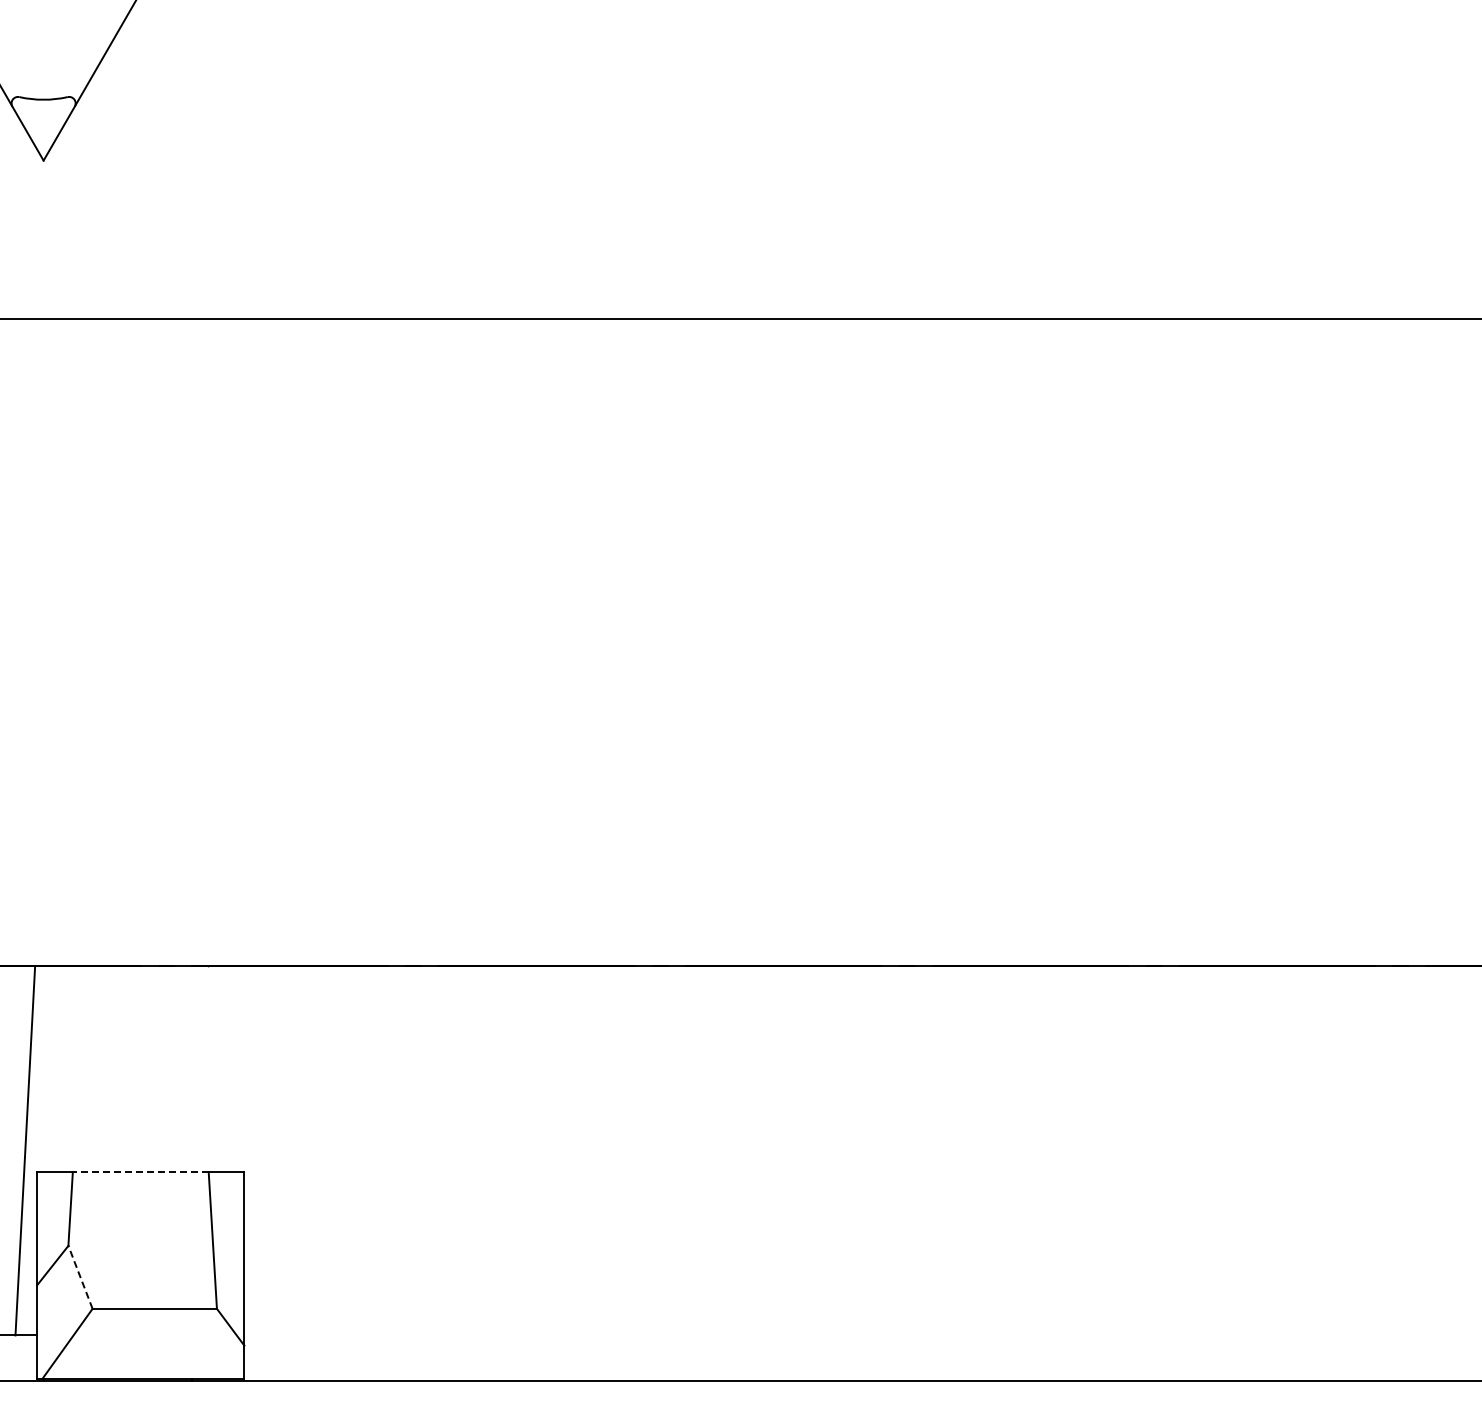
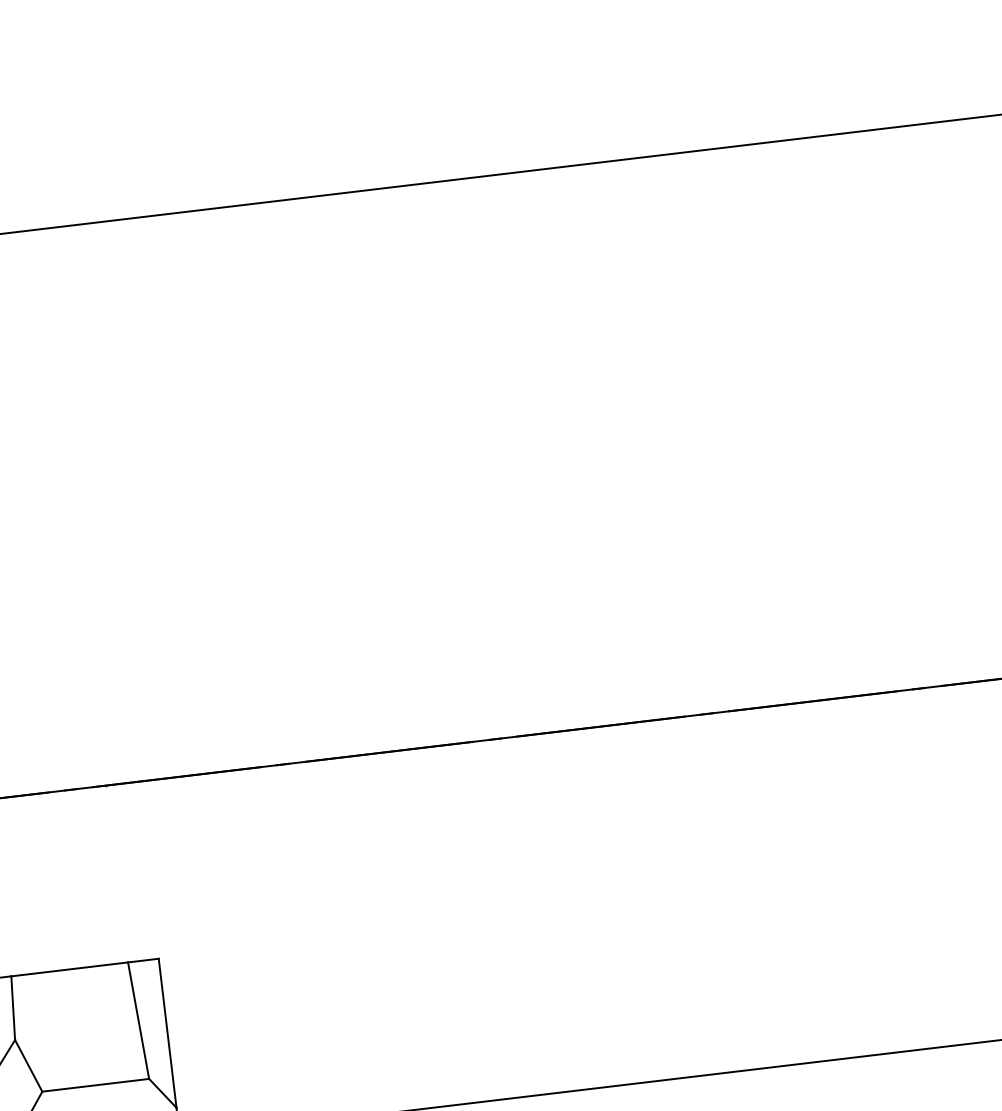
line: (140, 1172) -> (69, 969), dashed -> solid
line: (80, 1277) -> (28, 1065), dashed -> solid

